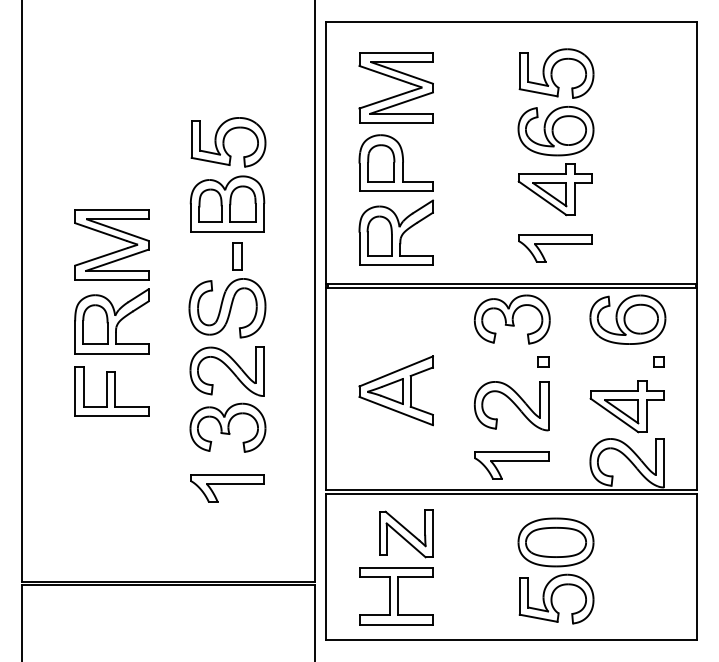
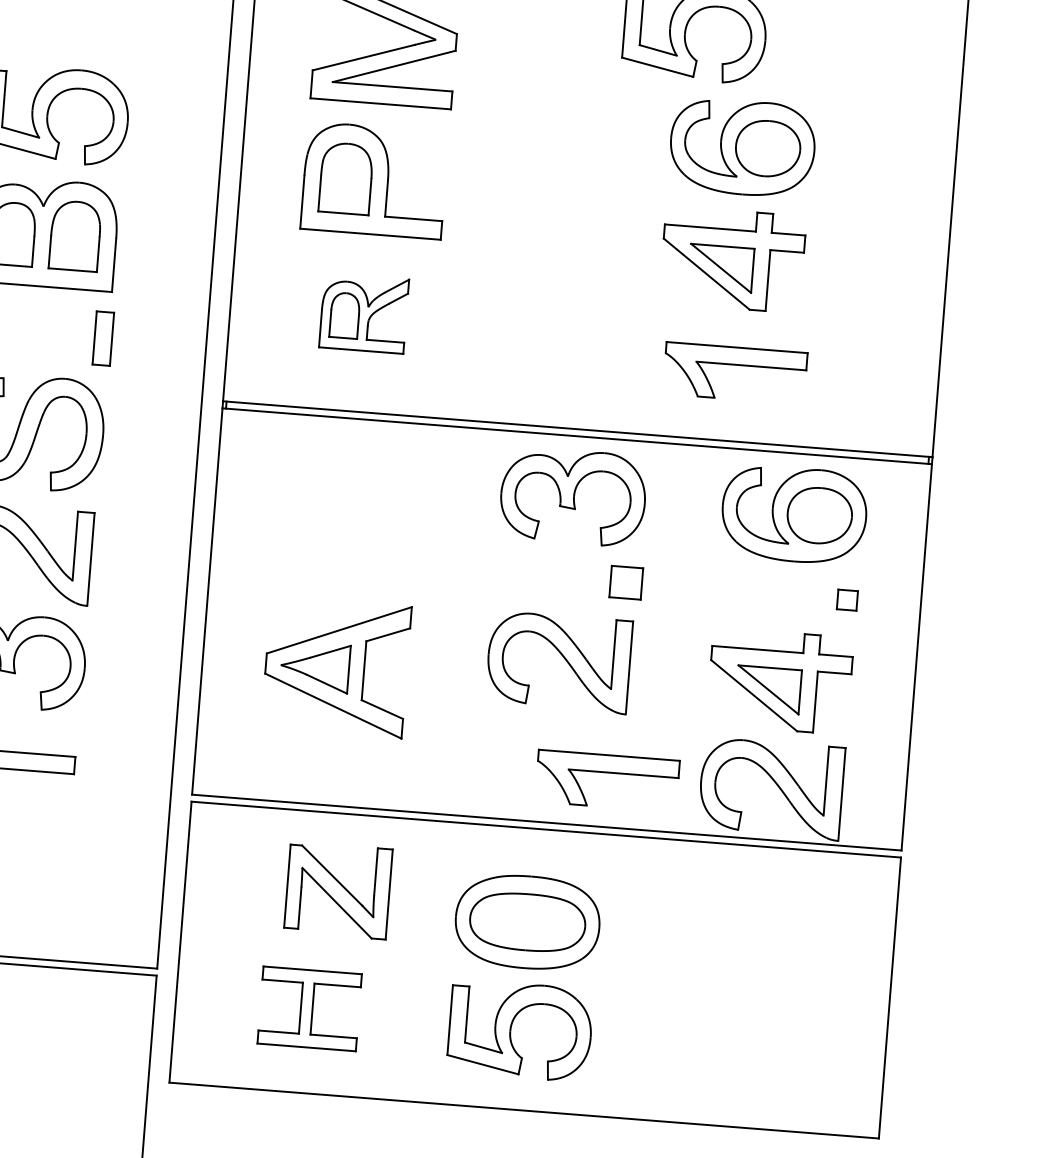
part: (555, 161) -> (736, 205), moved
part: (395, 232) -> (362, 312), size x0.6
part: (555, 248) -> (735, 373), moved
part: (237, 256) -> (103, 338), moved
part: (543, 361) -> (626, 581), size x1.6
part: (395, 390) -> (335, 666), moved
part: (511, 465) -> (607, 780), moved
part: (555, 570) -> (522, 975), moved
part: (396, 596) -> (310, 1009), size x0.7

